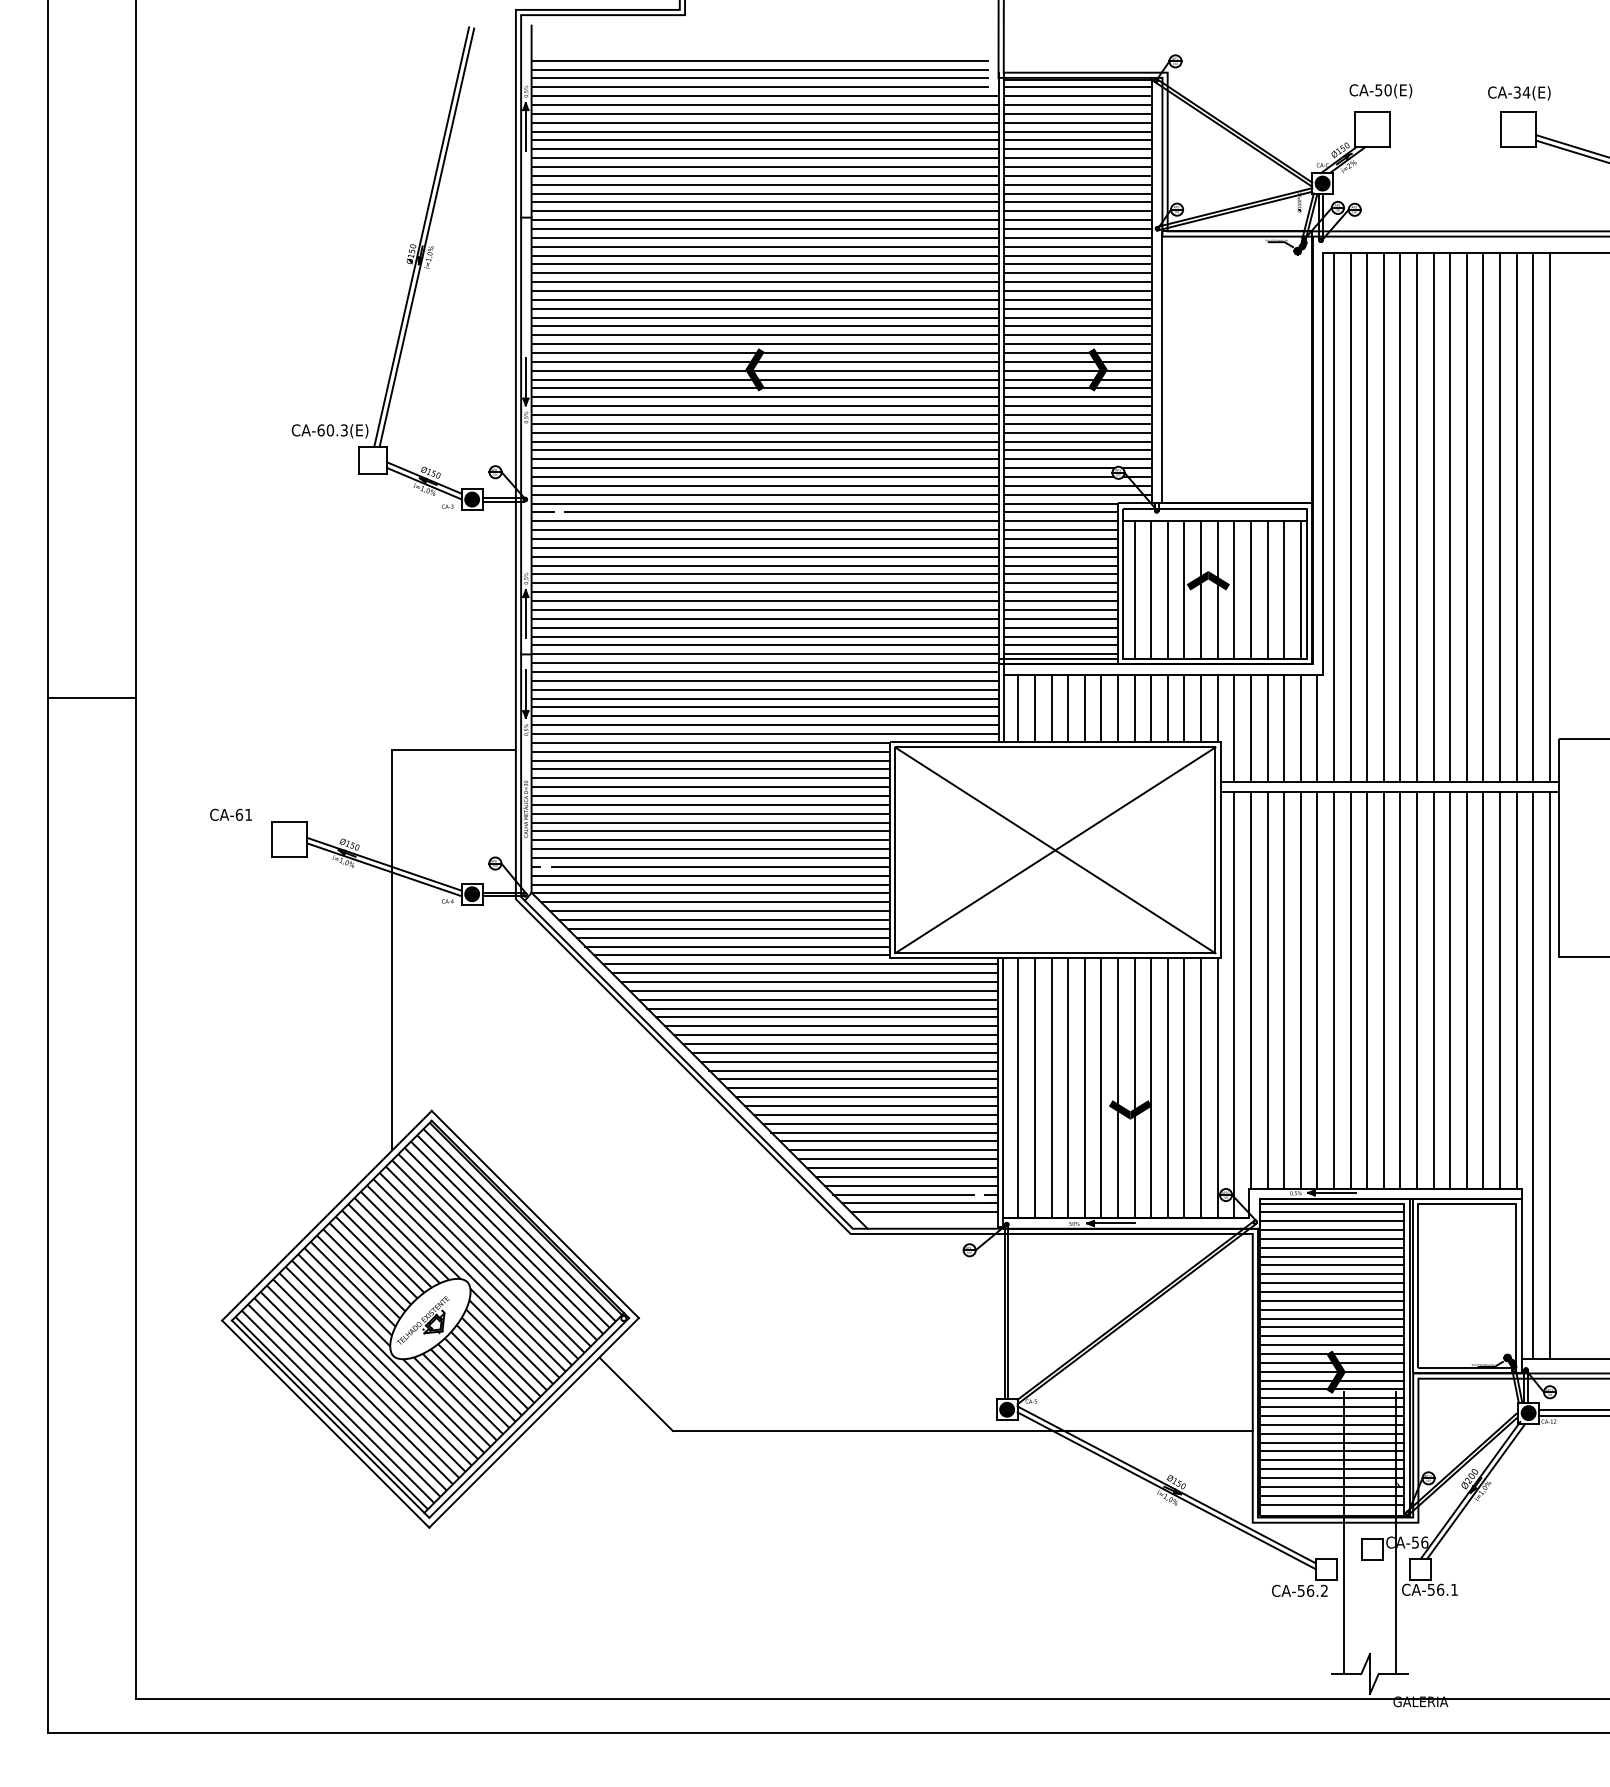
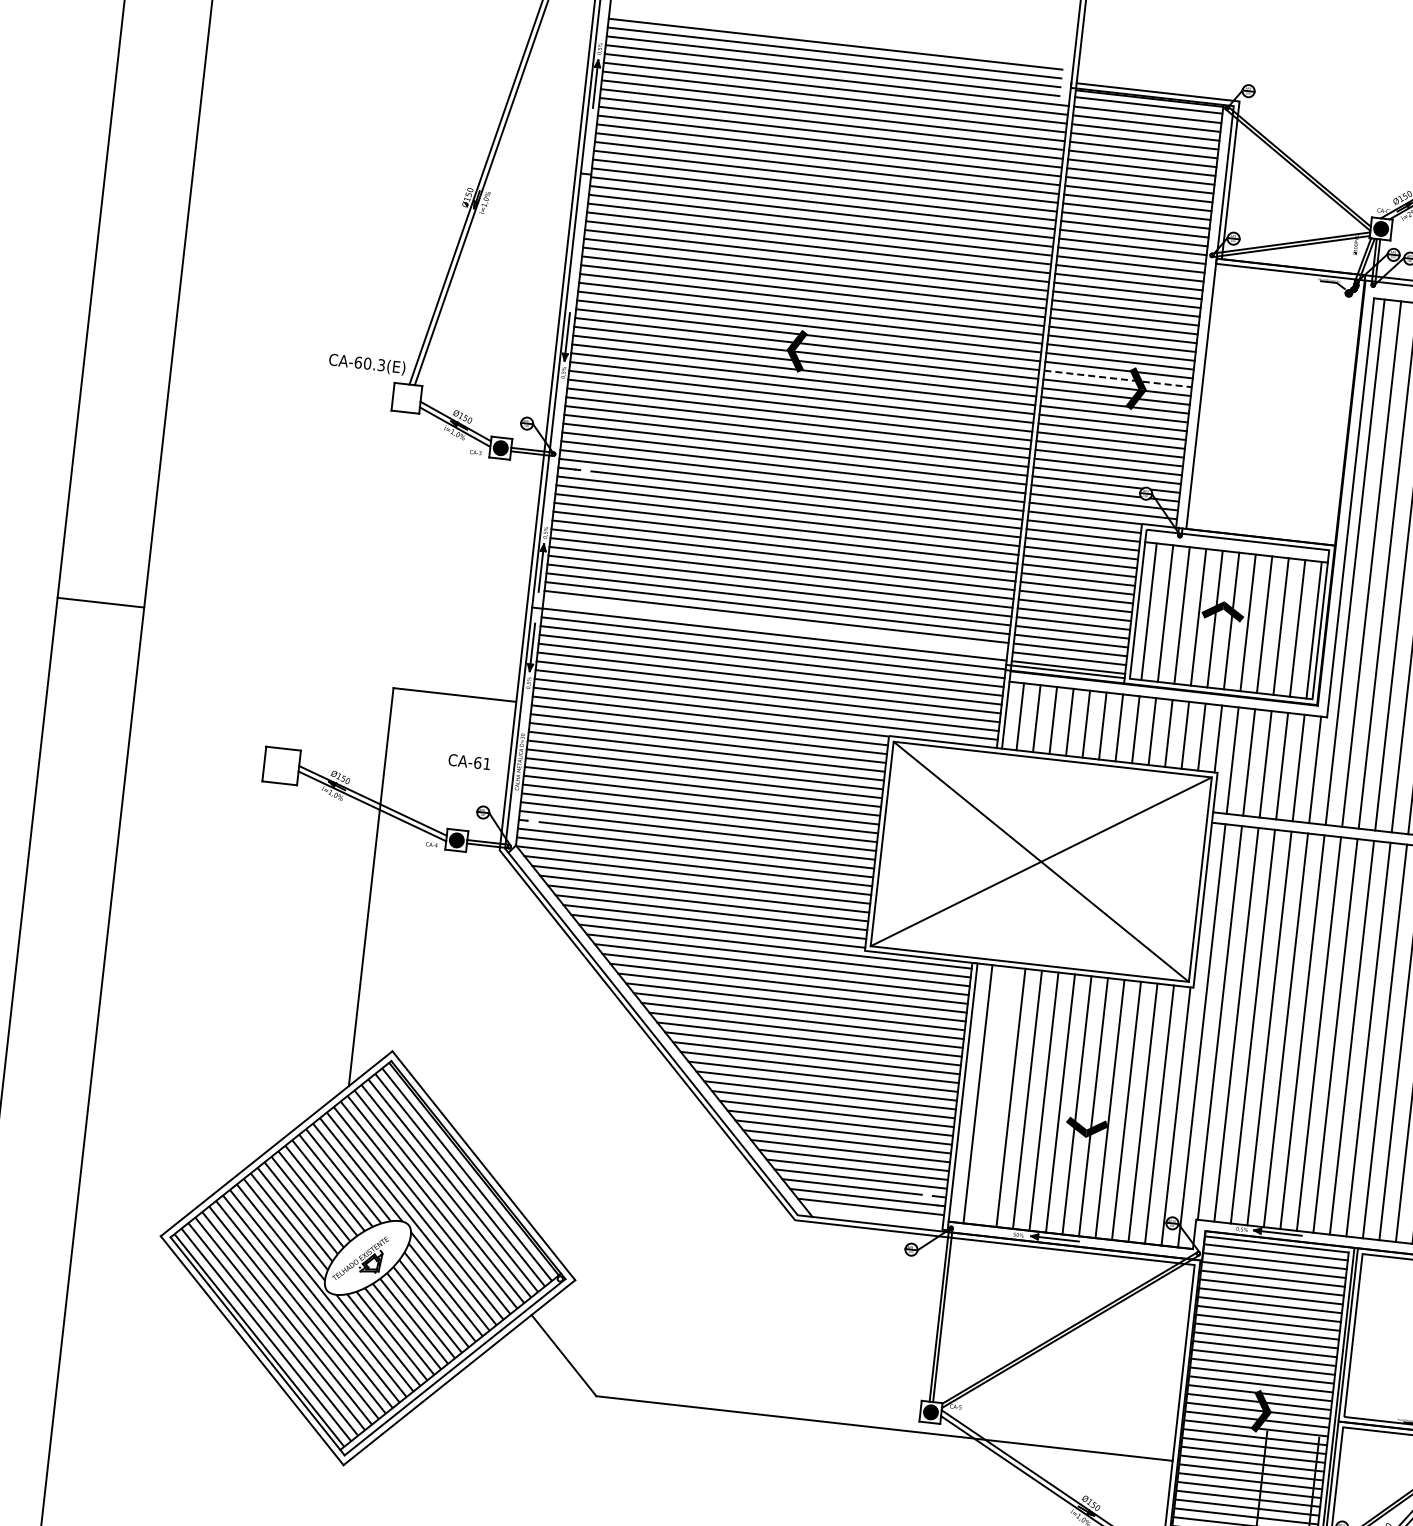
line: (1078, 361) -> (1118, 378), solid -> dashed
line: (764, 645) -> (775, 625), removed
text: (230, 814) -> (469, 761), moved
line: (1034, 1088) -> (993, 1096), removed

